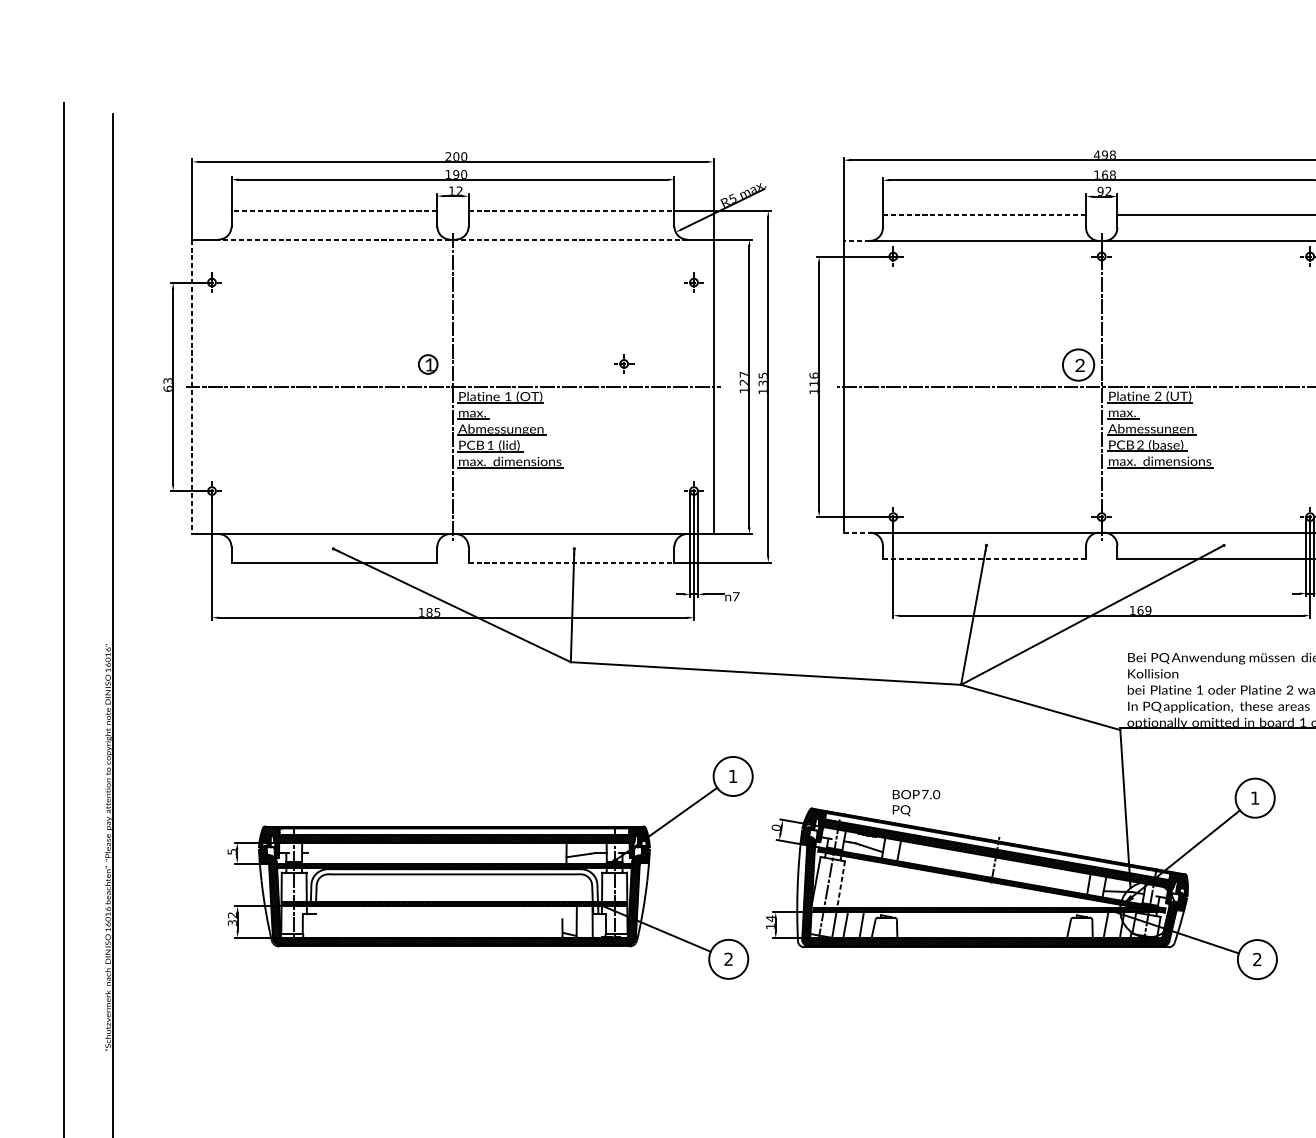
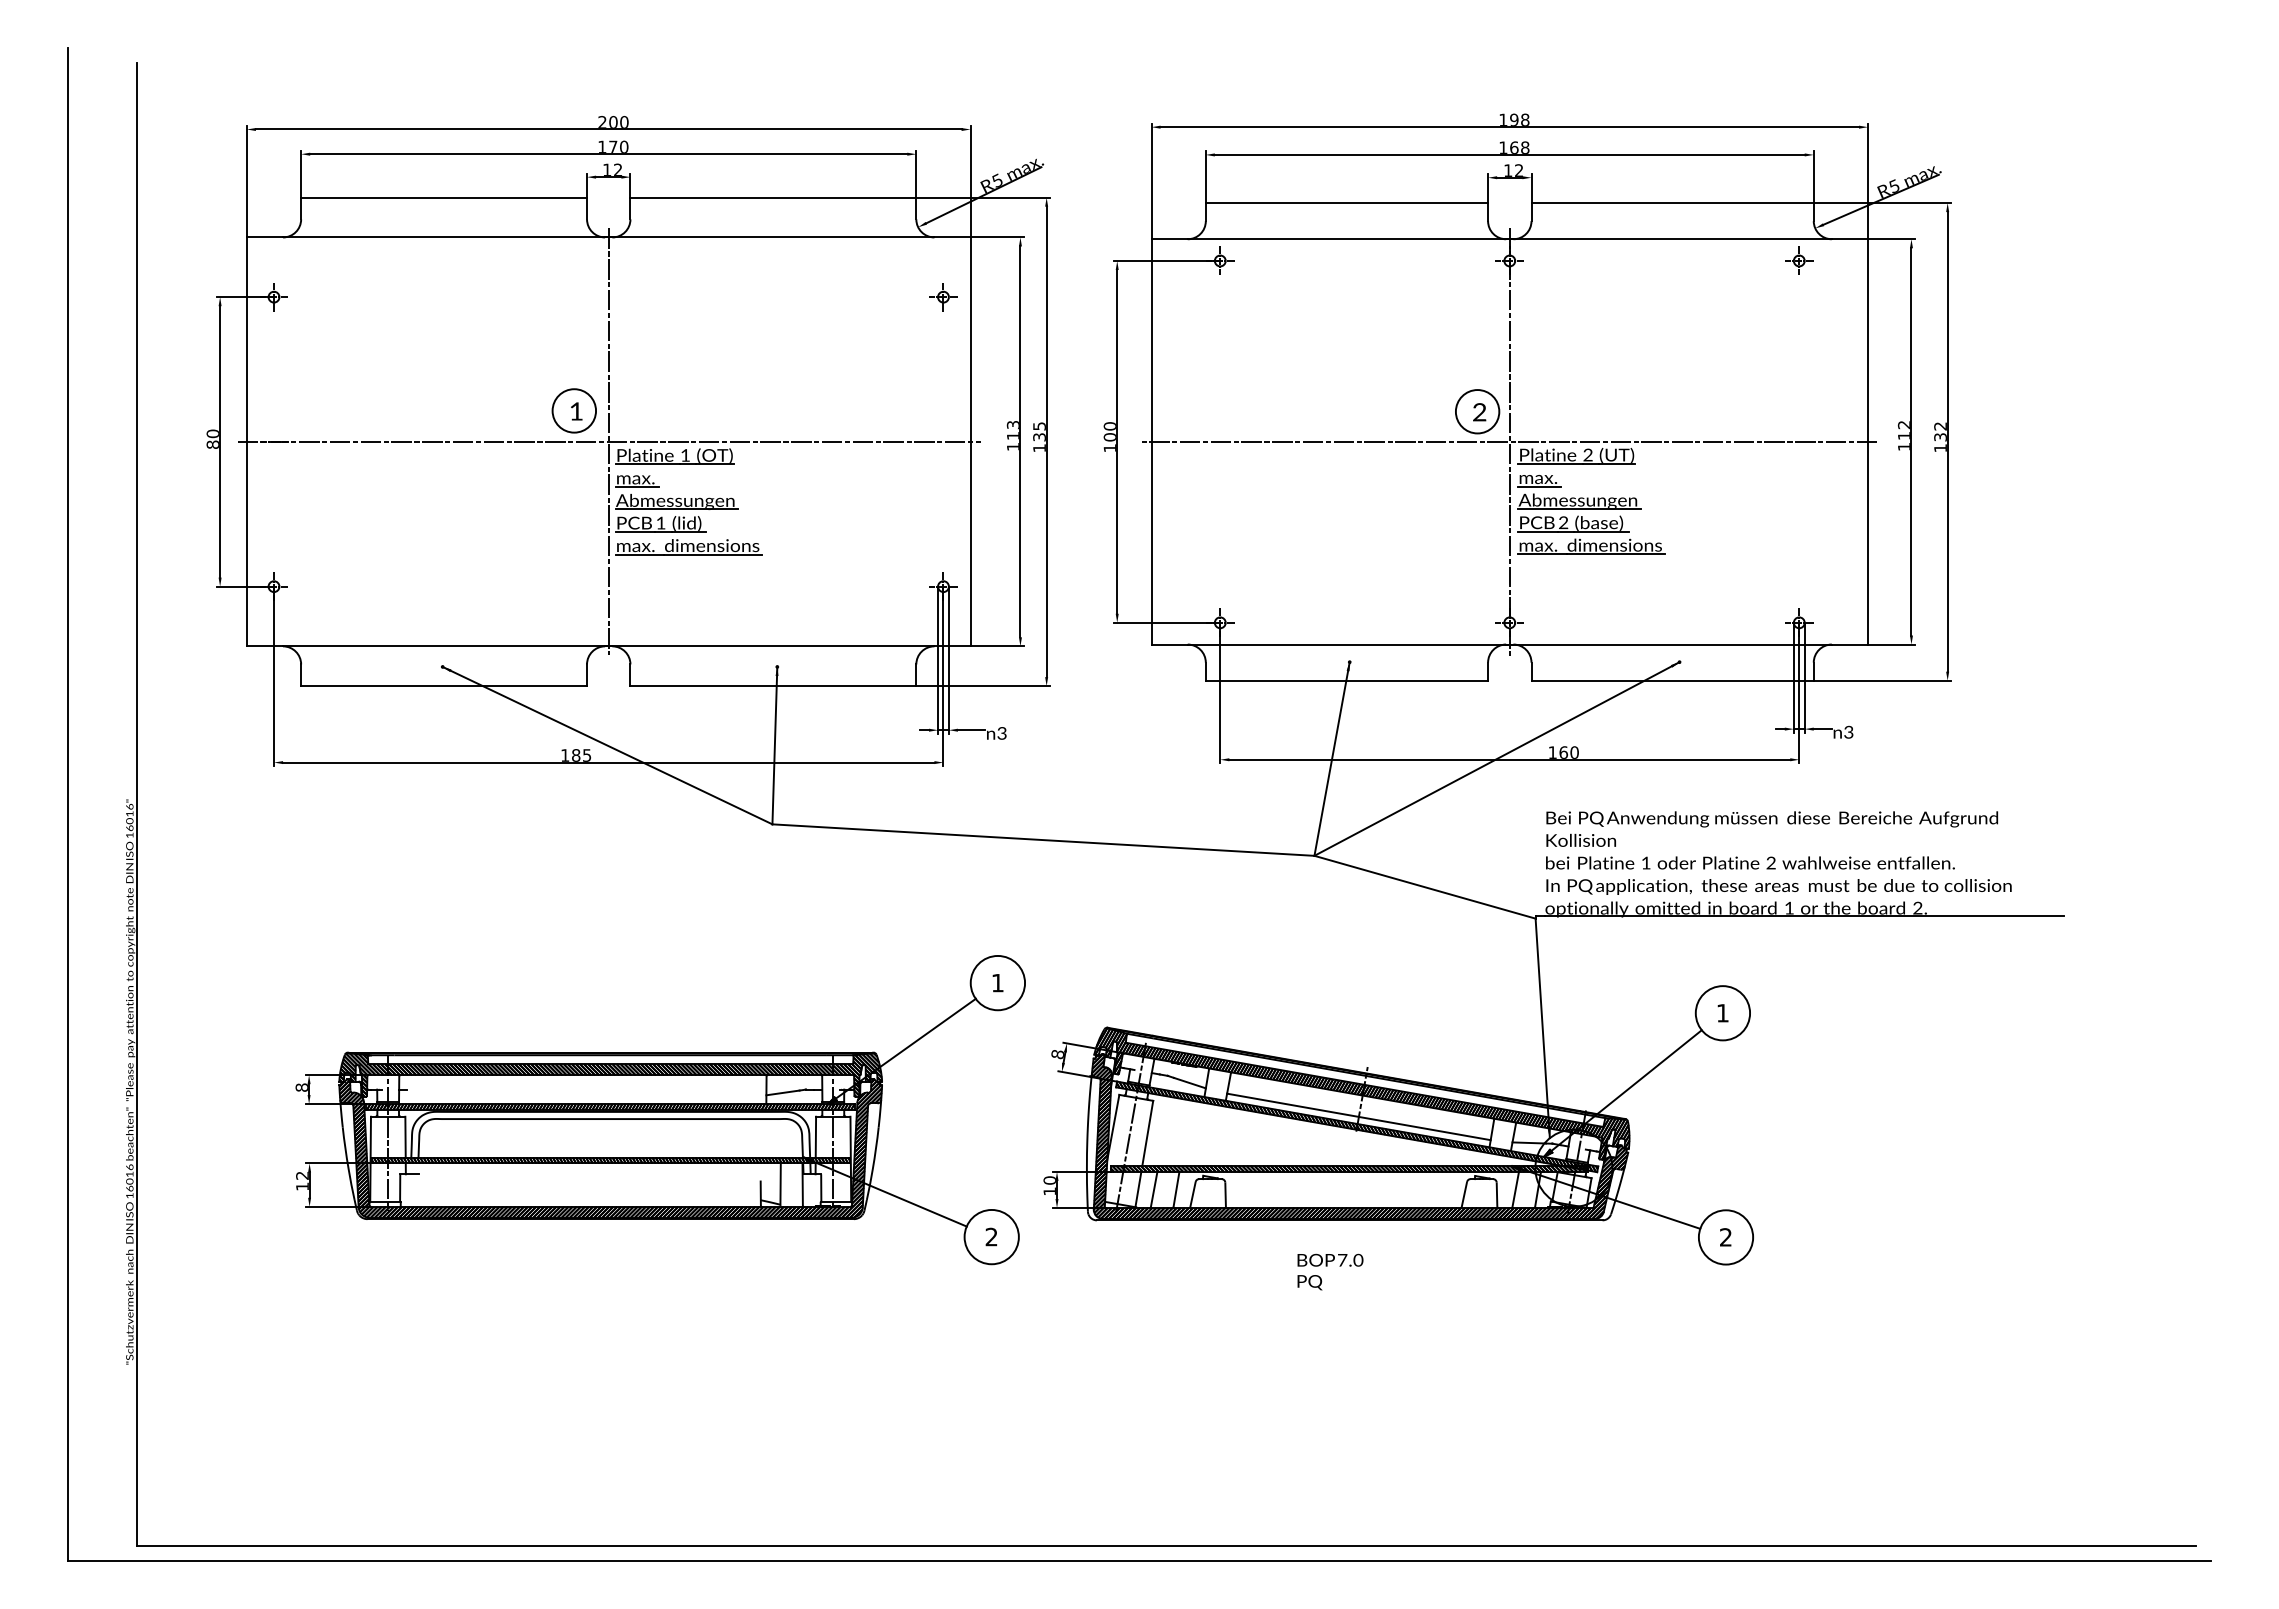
text: (1096, 154) -> (1502, 119), 498 -> 198
text: (456, 174) -> (613, 146), 190 -> 170
text: (1100, 191) -> (1508, 170), 92 -> 12
line: (334, 210) -> (444, 197), dashed -> solid
line: (571, 210) -> (773, 197), dashed -> solid
line: (984, 215) -> (1347, 203), dashed -> solid
line: (452, 239) -> (608, 237), dashed -> solid
line: (856, 241) -> (1169, 239), dashed -> solid
circle: (428, 364) -> (574, 410), size x1.67
part: (624, 364) -> (846, 410), removed
text: (743, 378) -> (1012, 430), 127 -> 113
text: (813, 379) -> (1109, 431), 116 -> 100
text: (167, 384) -> (212, 438), 63 -> 80
line: (192, 387) -> (246, 442), dashed -> solid
line: (857, 532) -> (1170, 644), dashed -> solid
line: (984, 558) -> (1347, 680), dashed -> solid
line: (571, 562) -> (773, 686), dashed -> solid
text: (735, 596) -> (1001, 733), 7 -> 3
text: (1148, 610) -> (1574, 752), 169 -> 160
text: (916, 802) -> (1330, 1271), moved
text: (776, 827) -> (1057, 1054), 0 -> 8
text: (231, 851) -> (301, 1087), 5 -> 8
line: (992, 872) -> (1358, 1116), added
line: (840, 884) -> (1147, 1133), dashed -> solid
text: (770, 918) -> (1049, 1180), 14 -> 10
text: (232, 922) -> (302, 1186), 32 -> 12

